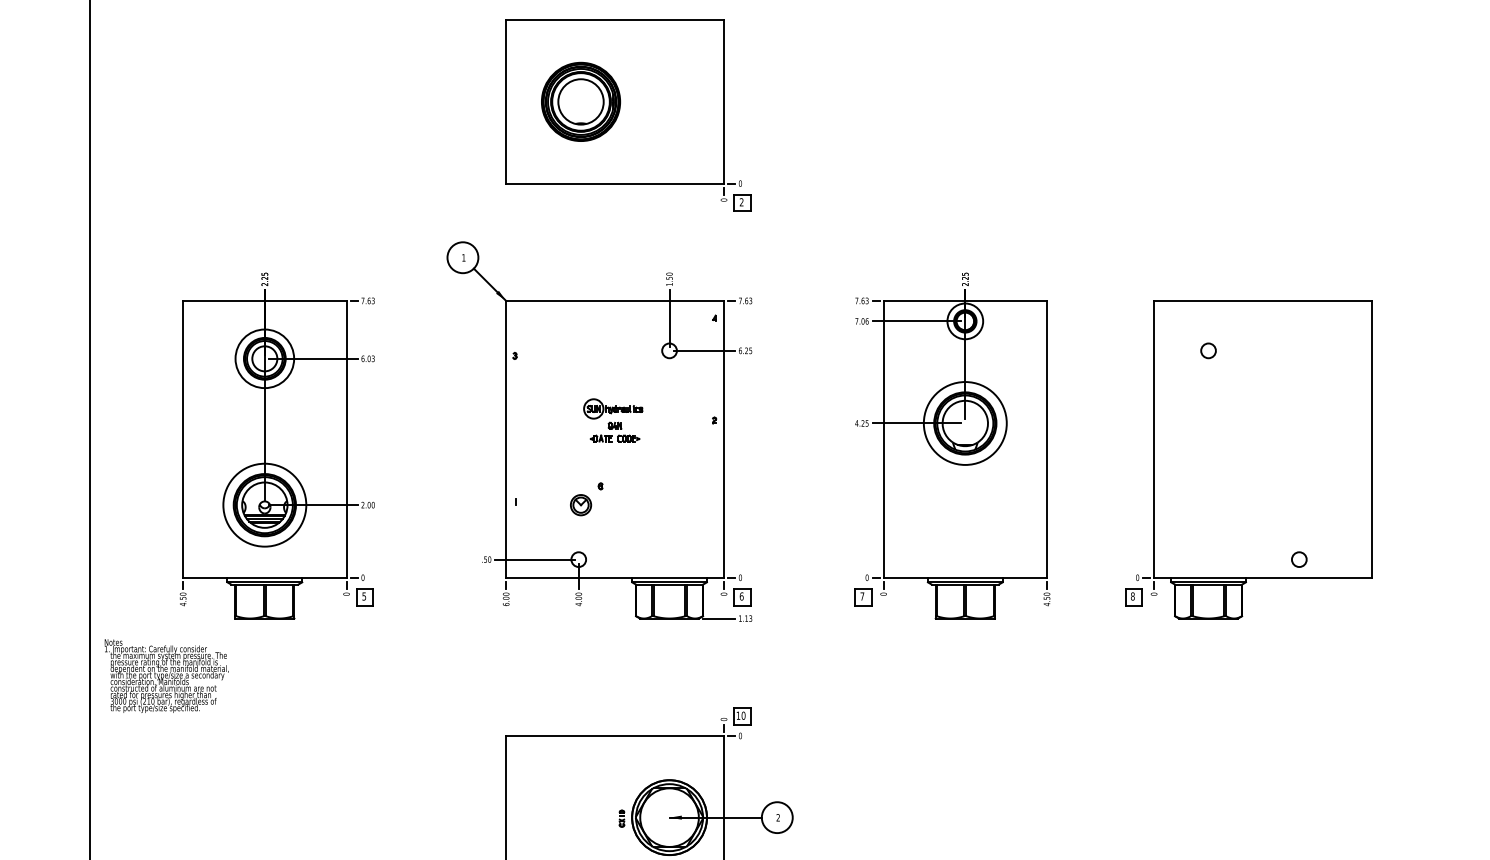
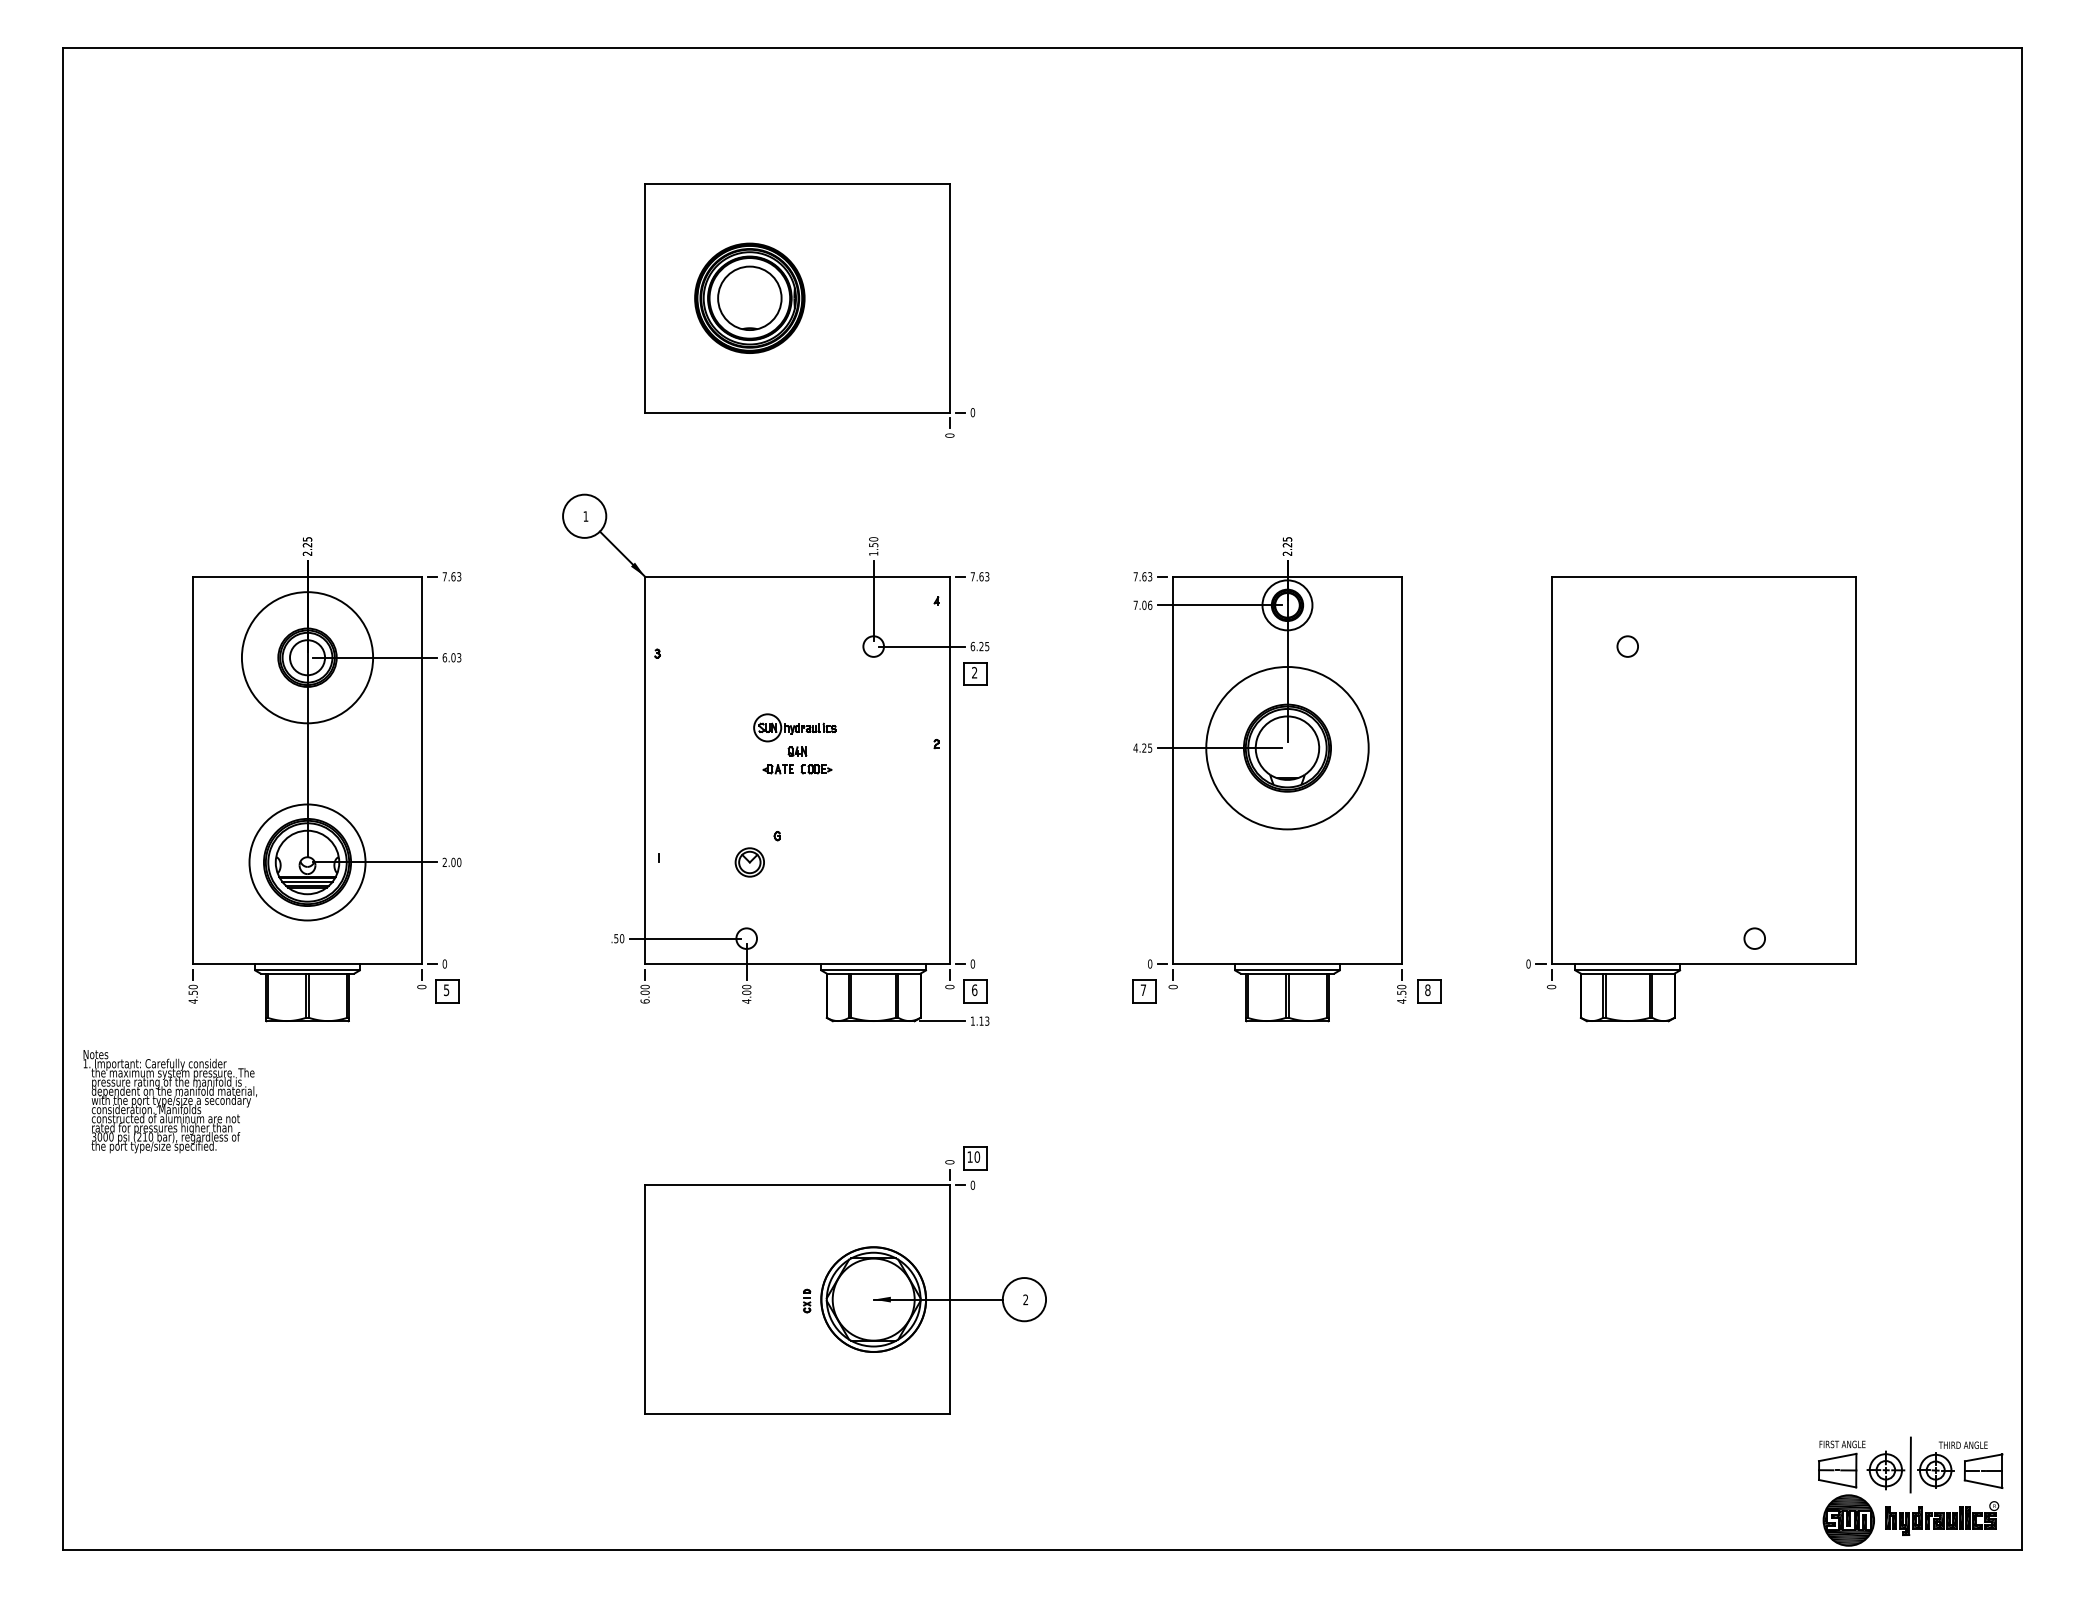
part: (742, 202) -> (975, 673), moved
circle: (264, 358) -> (307, 657), size x1.6
circle: (965, 423) -> (1287, 748), size x1.4
part: (1134, 597) -> (1429, 991), moved

